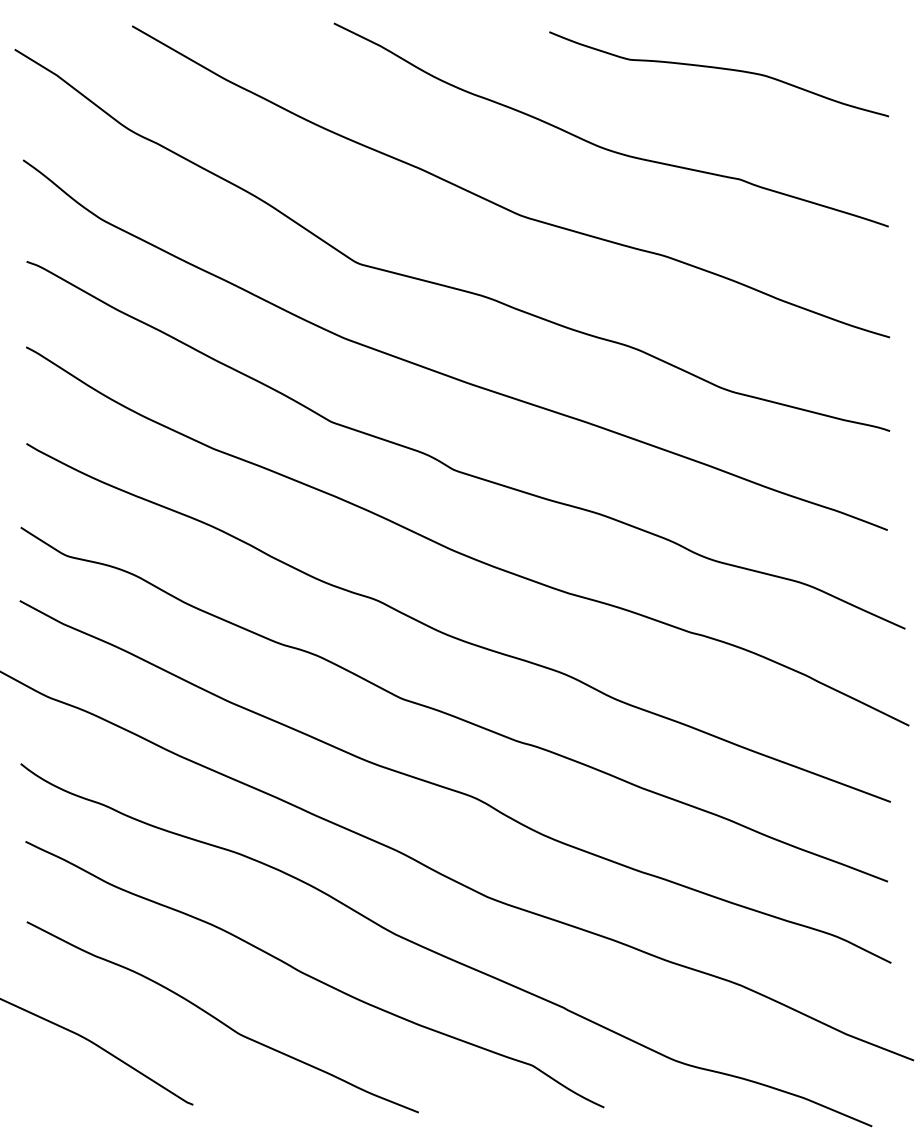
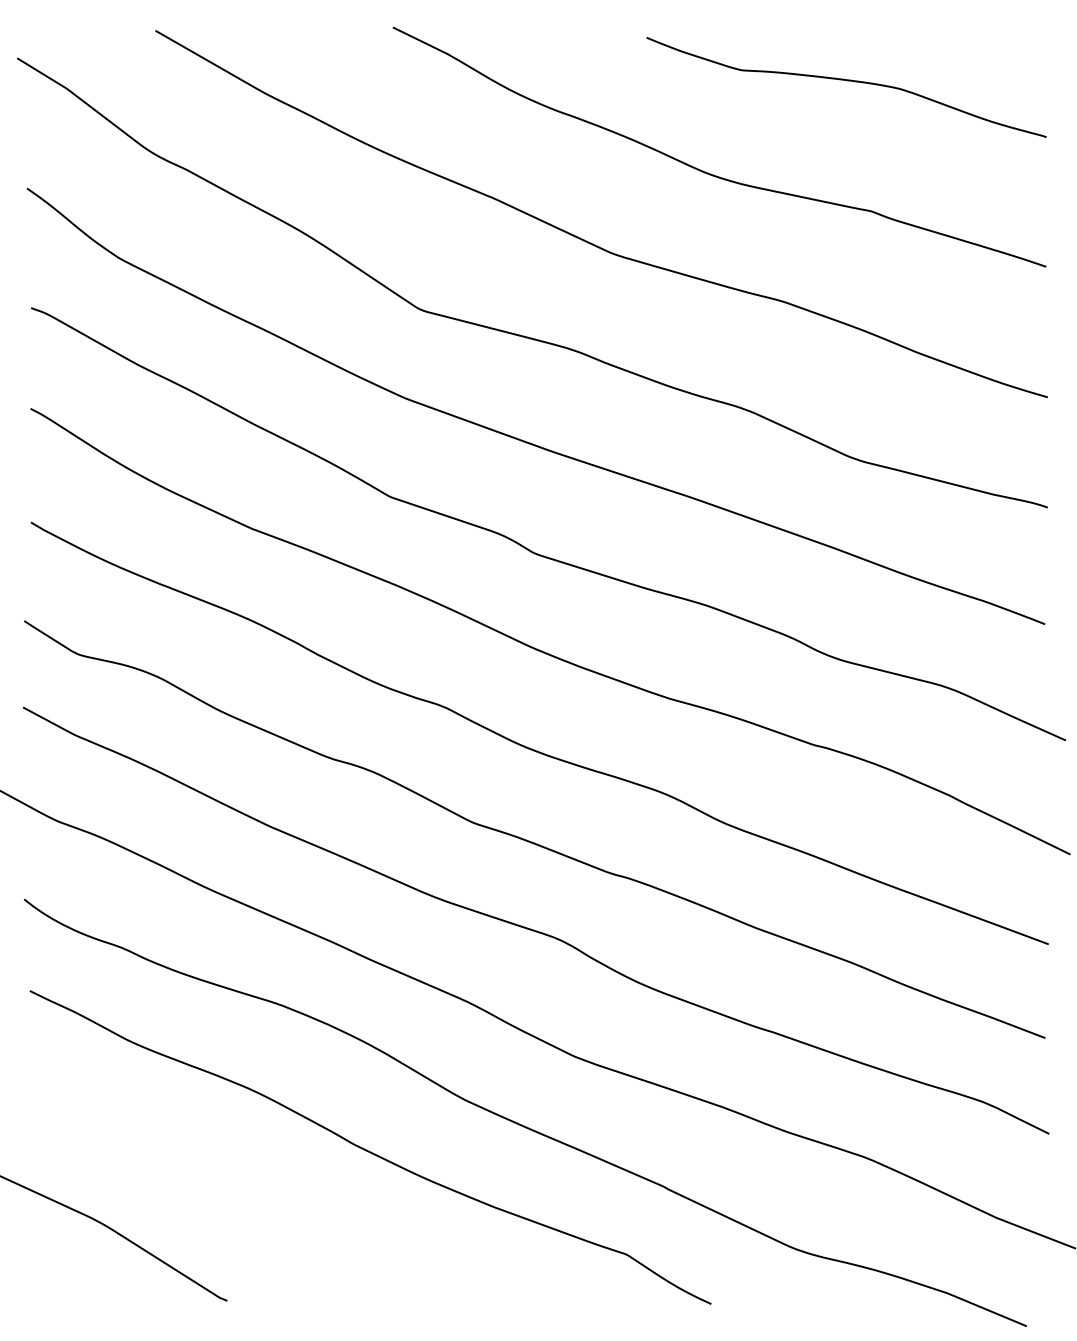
curve: (219, 1019) -> (258, 1200), removed

